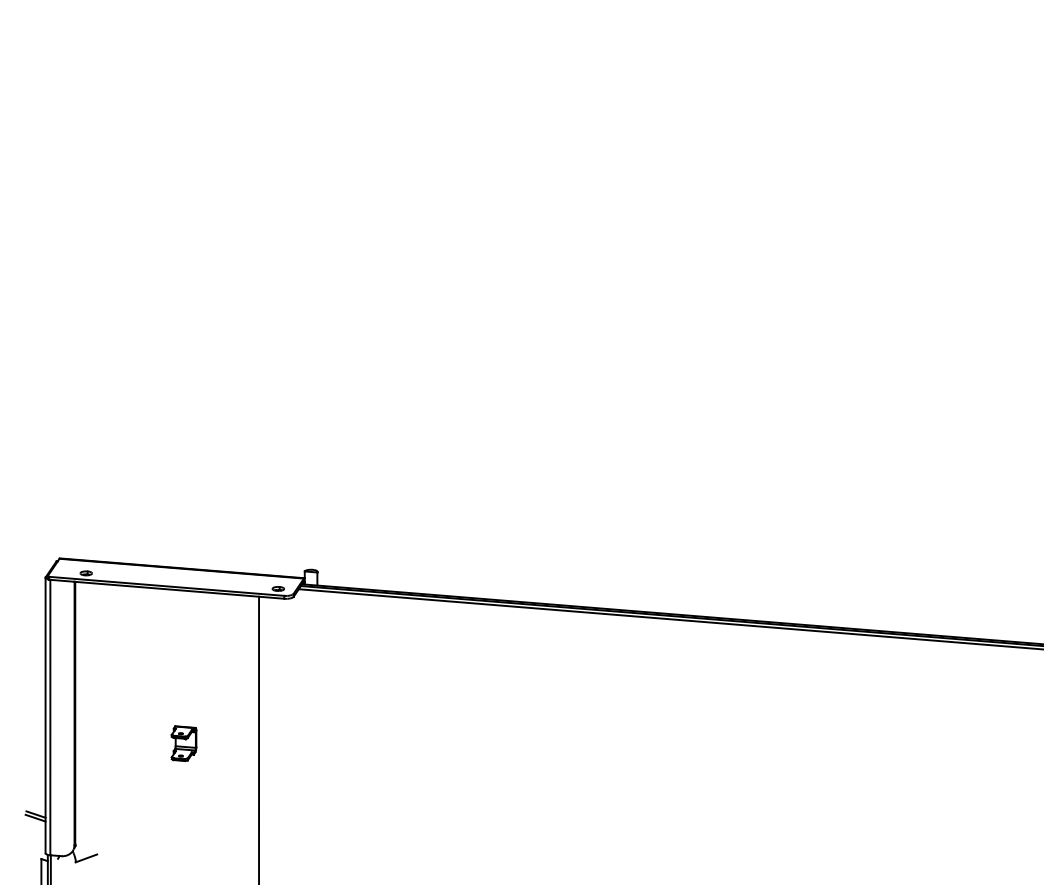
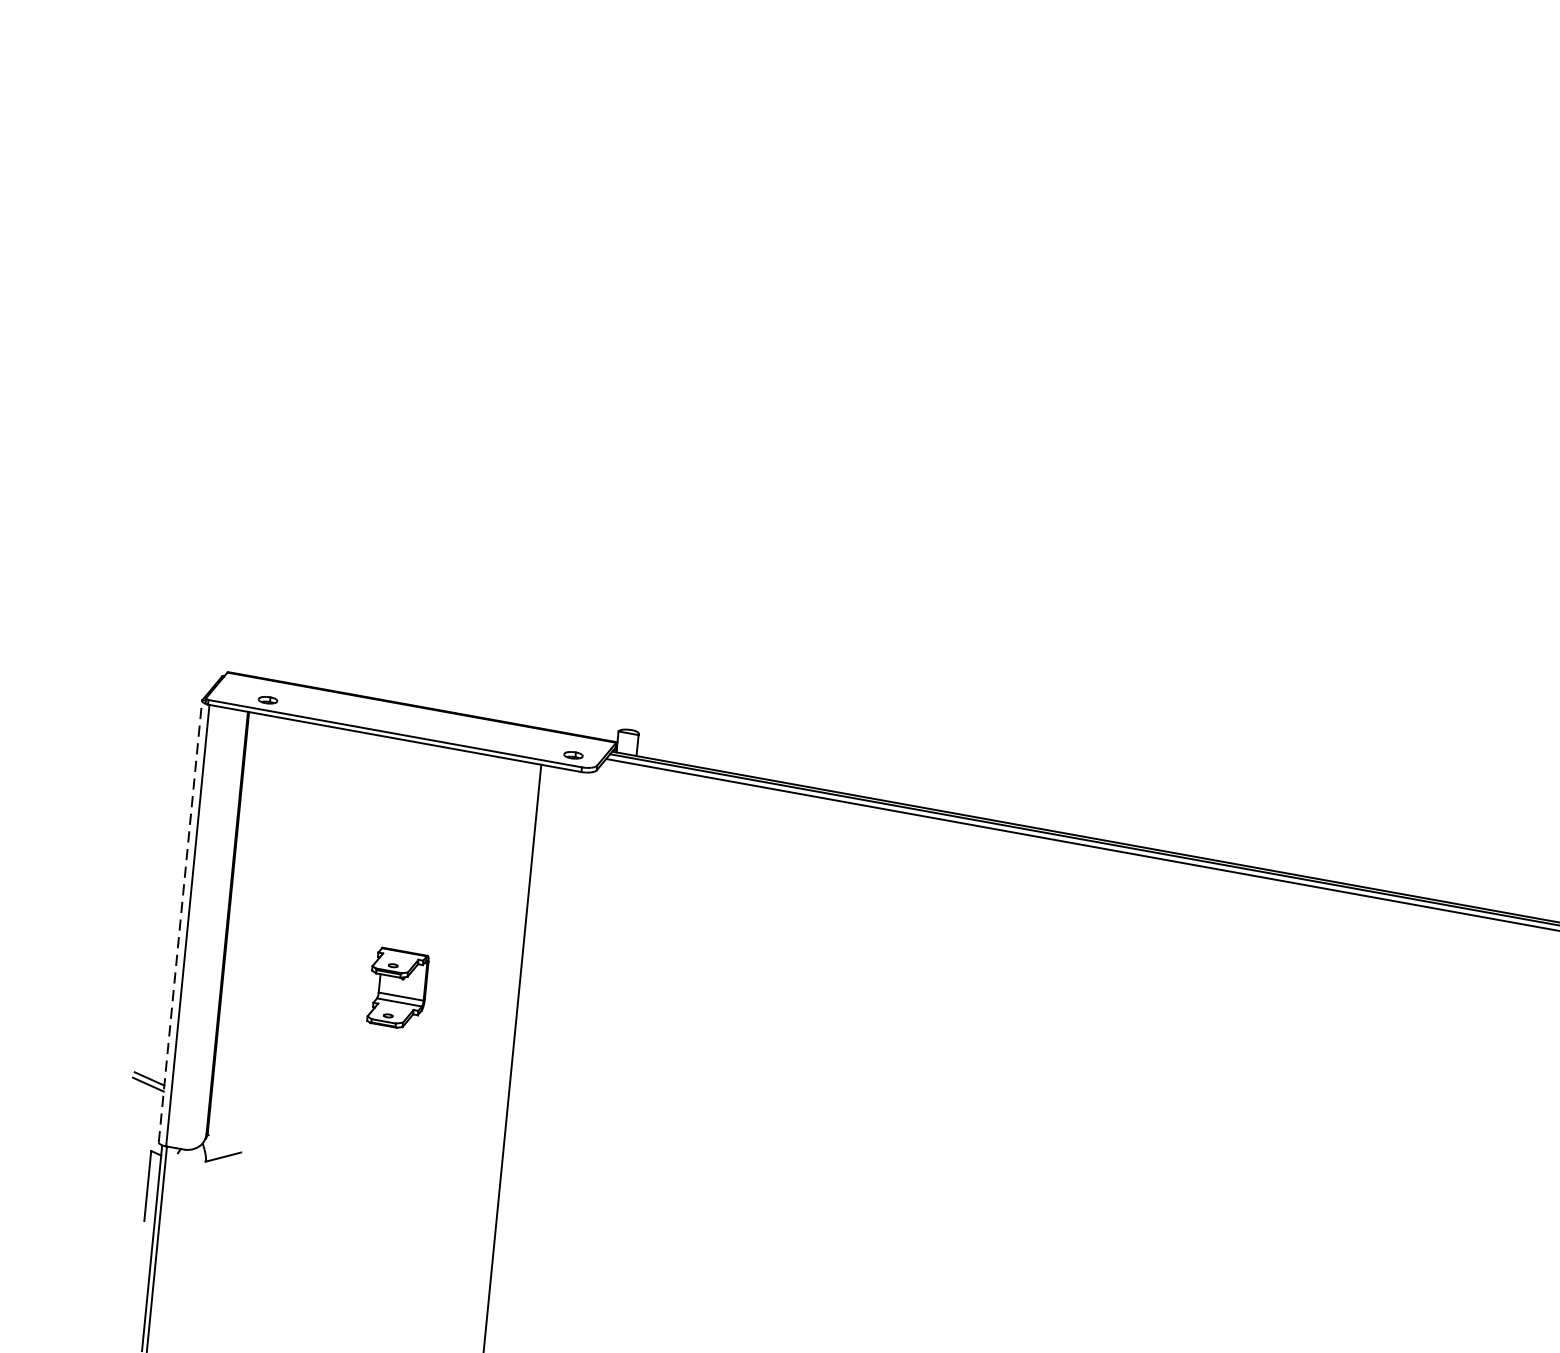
line: (45, 715) -> (180, 921), solid -> dashed
part: (183, 743) -> (397, 988), size x1.4

